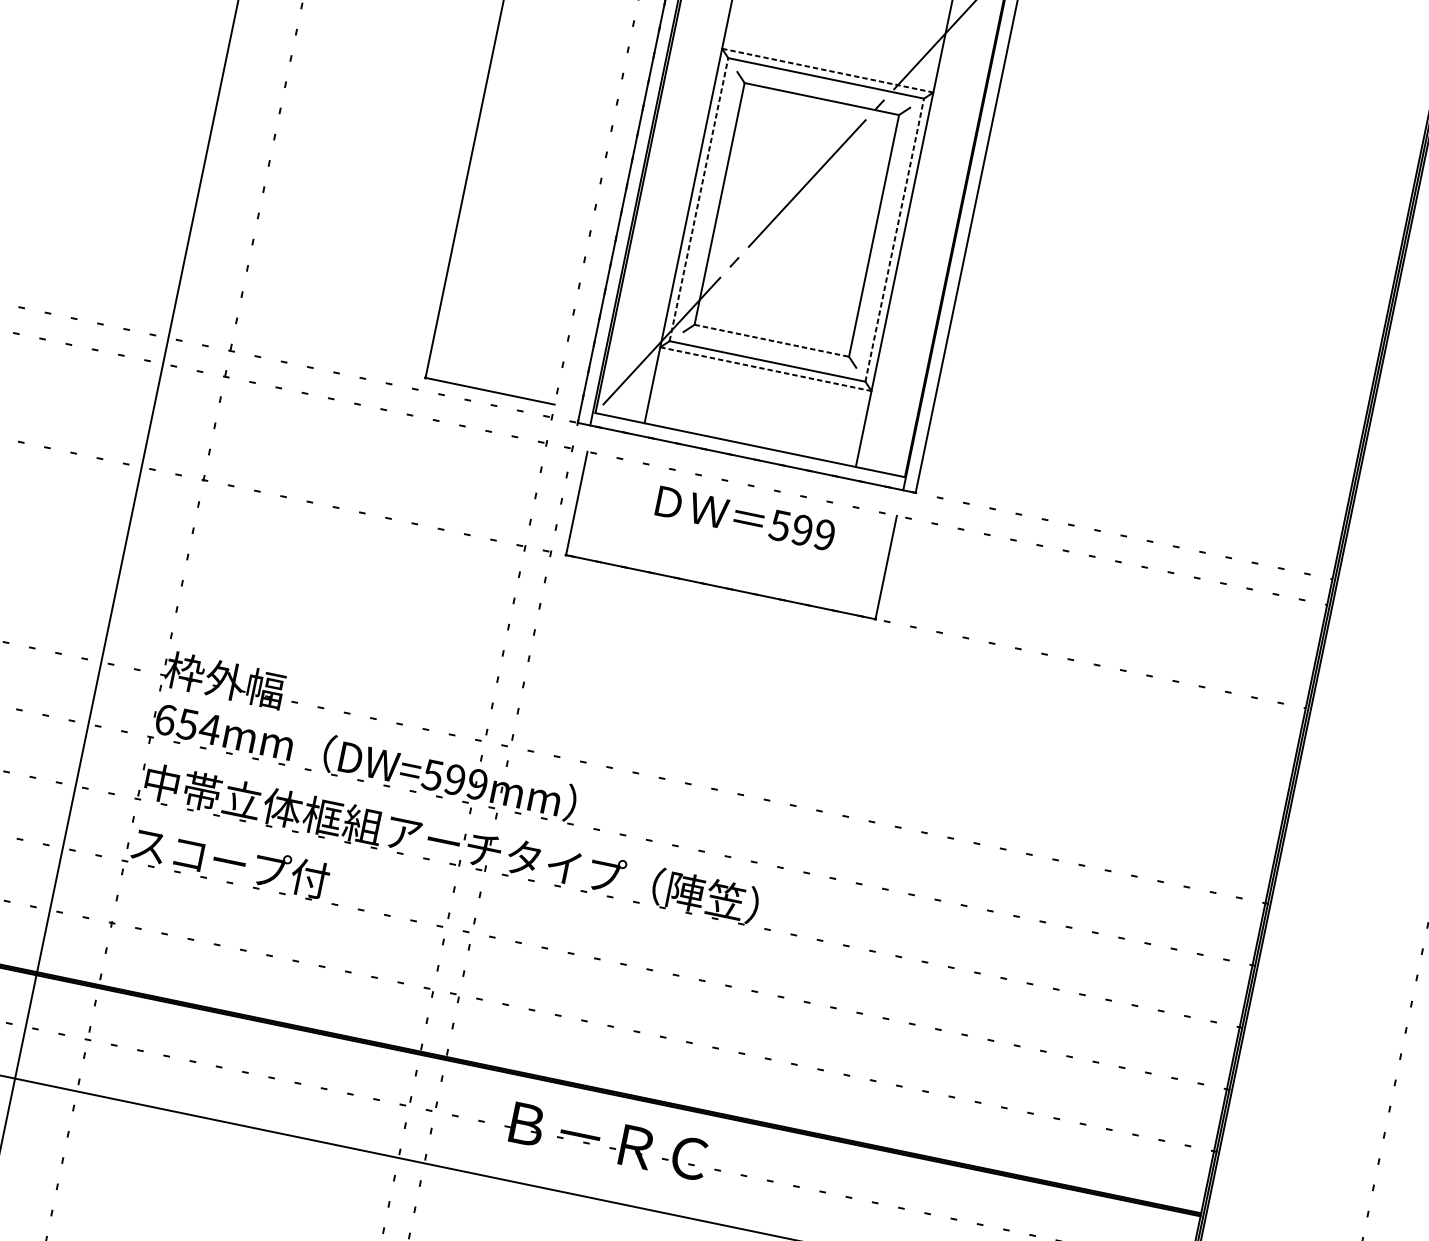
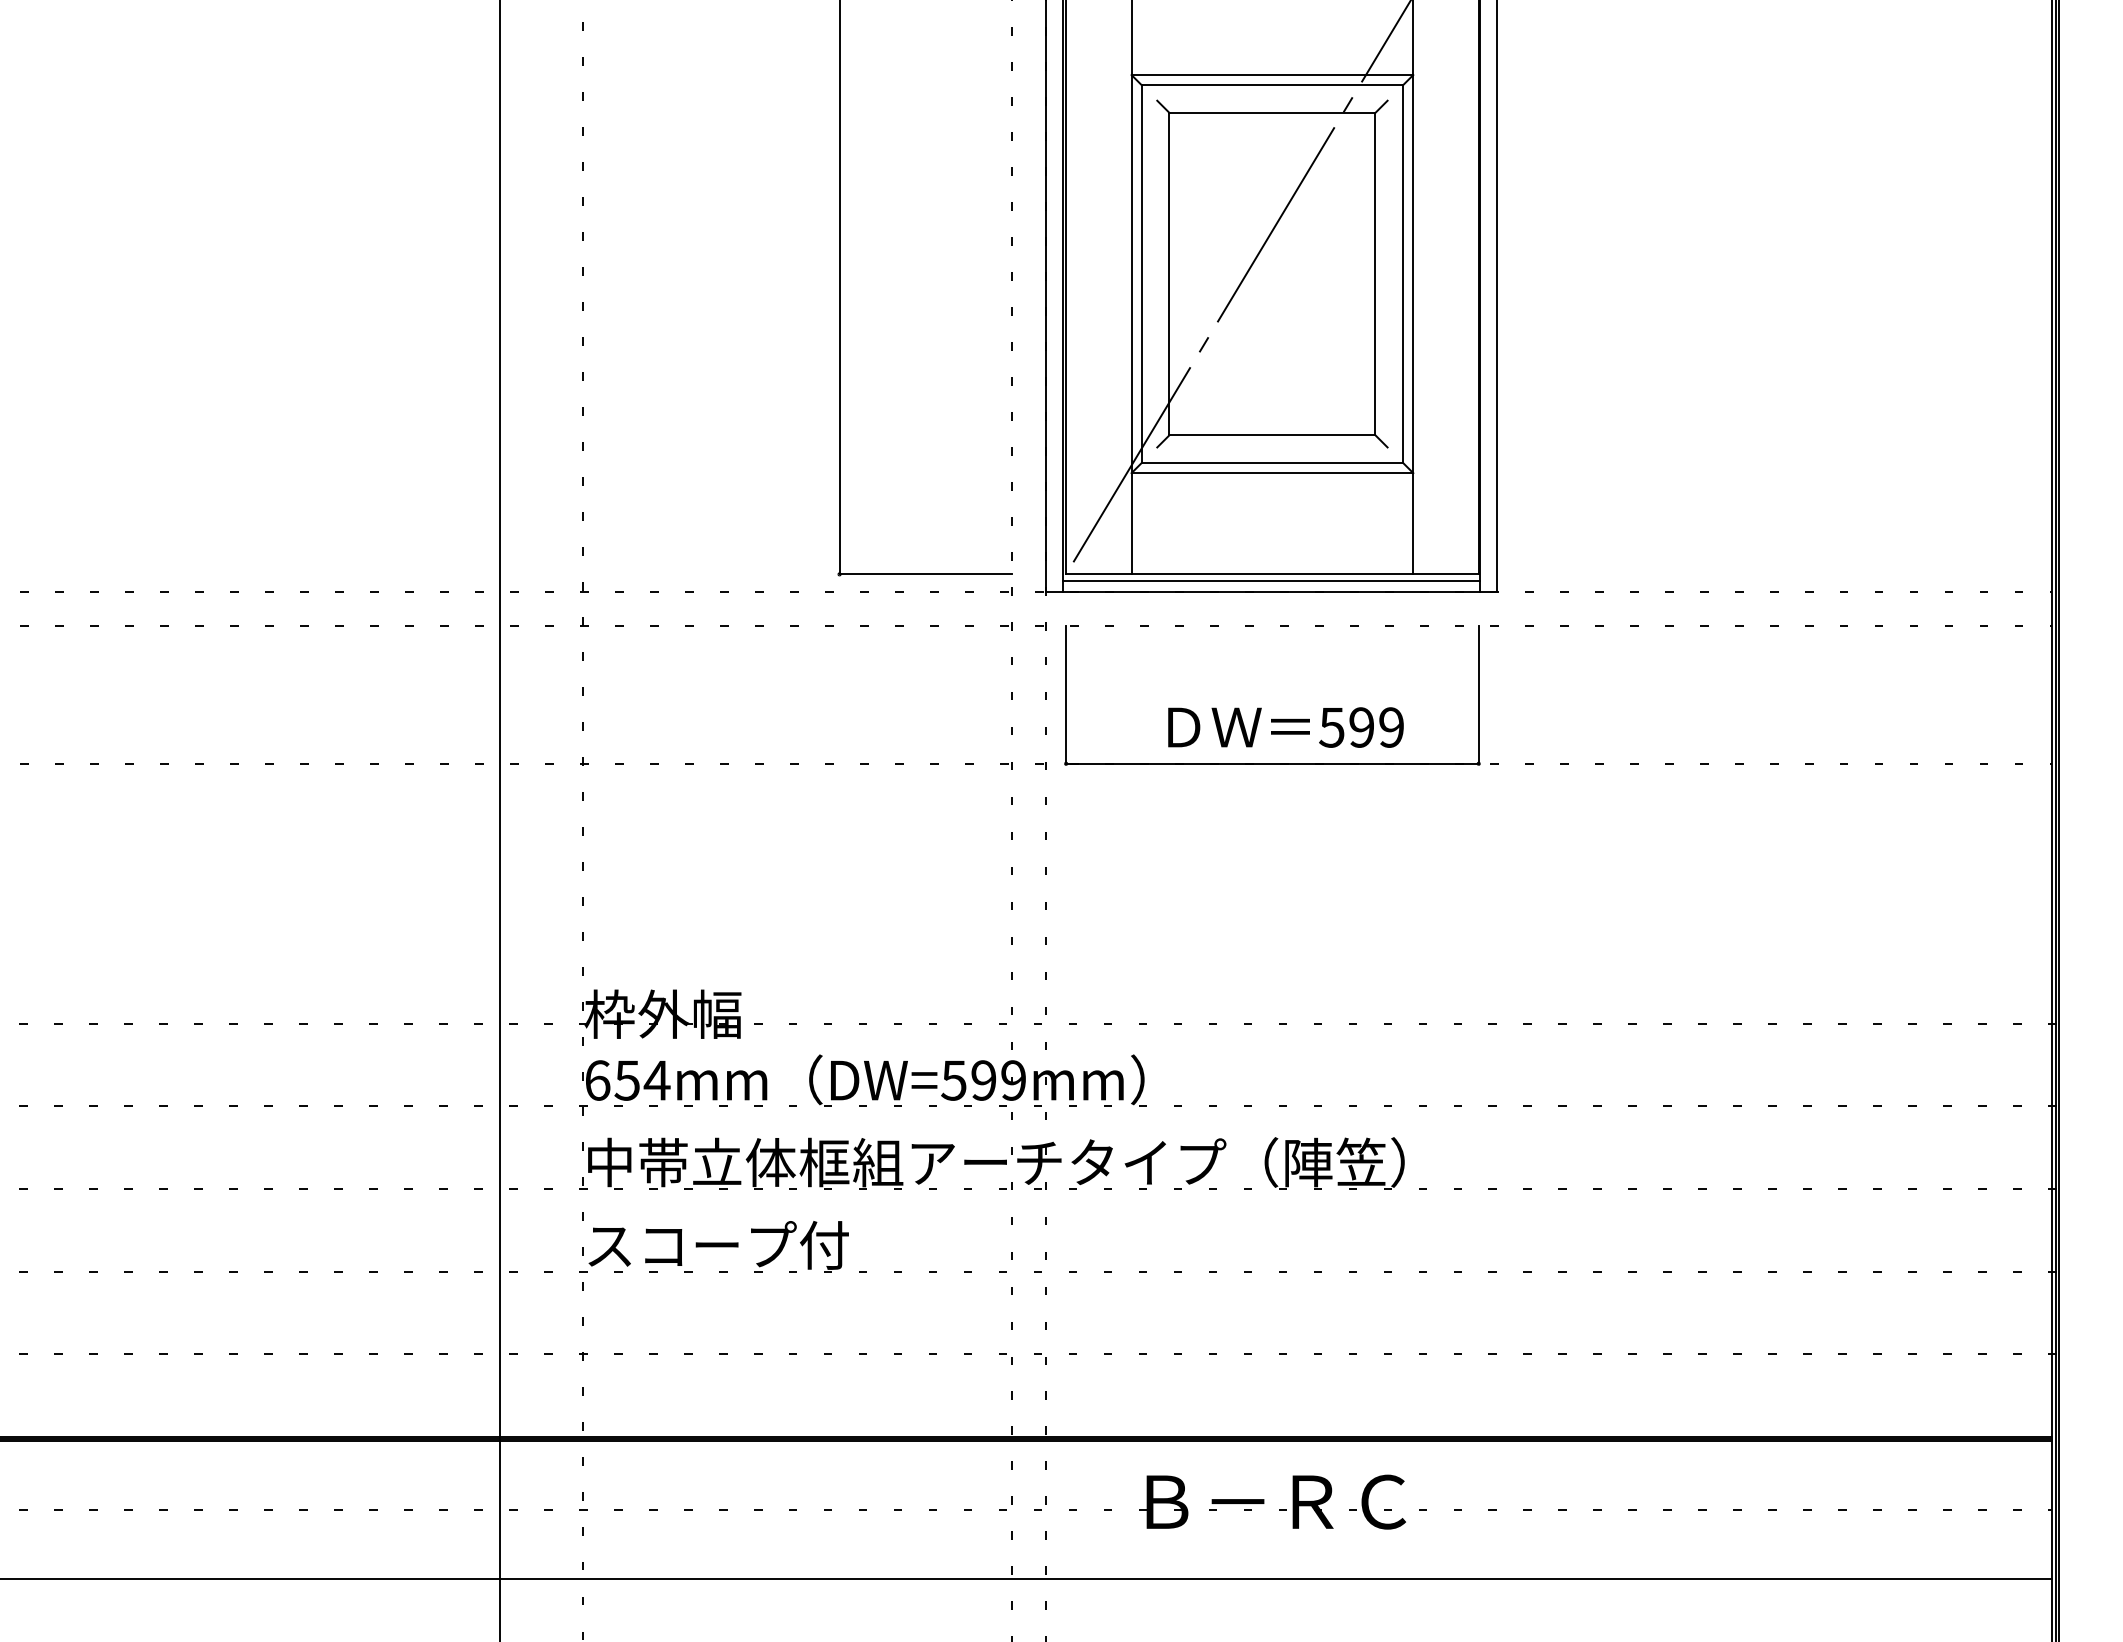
line: (827, 70) -> (1272, 75), dashed -> solid
line: (698, 199) -> (1141, 274), dashed -> solid
line: (894, 240) -> (1402, 274), dashed -> solid
line: (771, 340) -> (1272, 435), dashed -> solid
line: (765, 369) -> (1272, 473), dashed -> solid
line: (748, 450) -> (1271, 581), added
text: (745, 518) -> (1285, 727), moved

